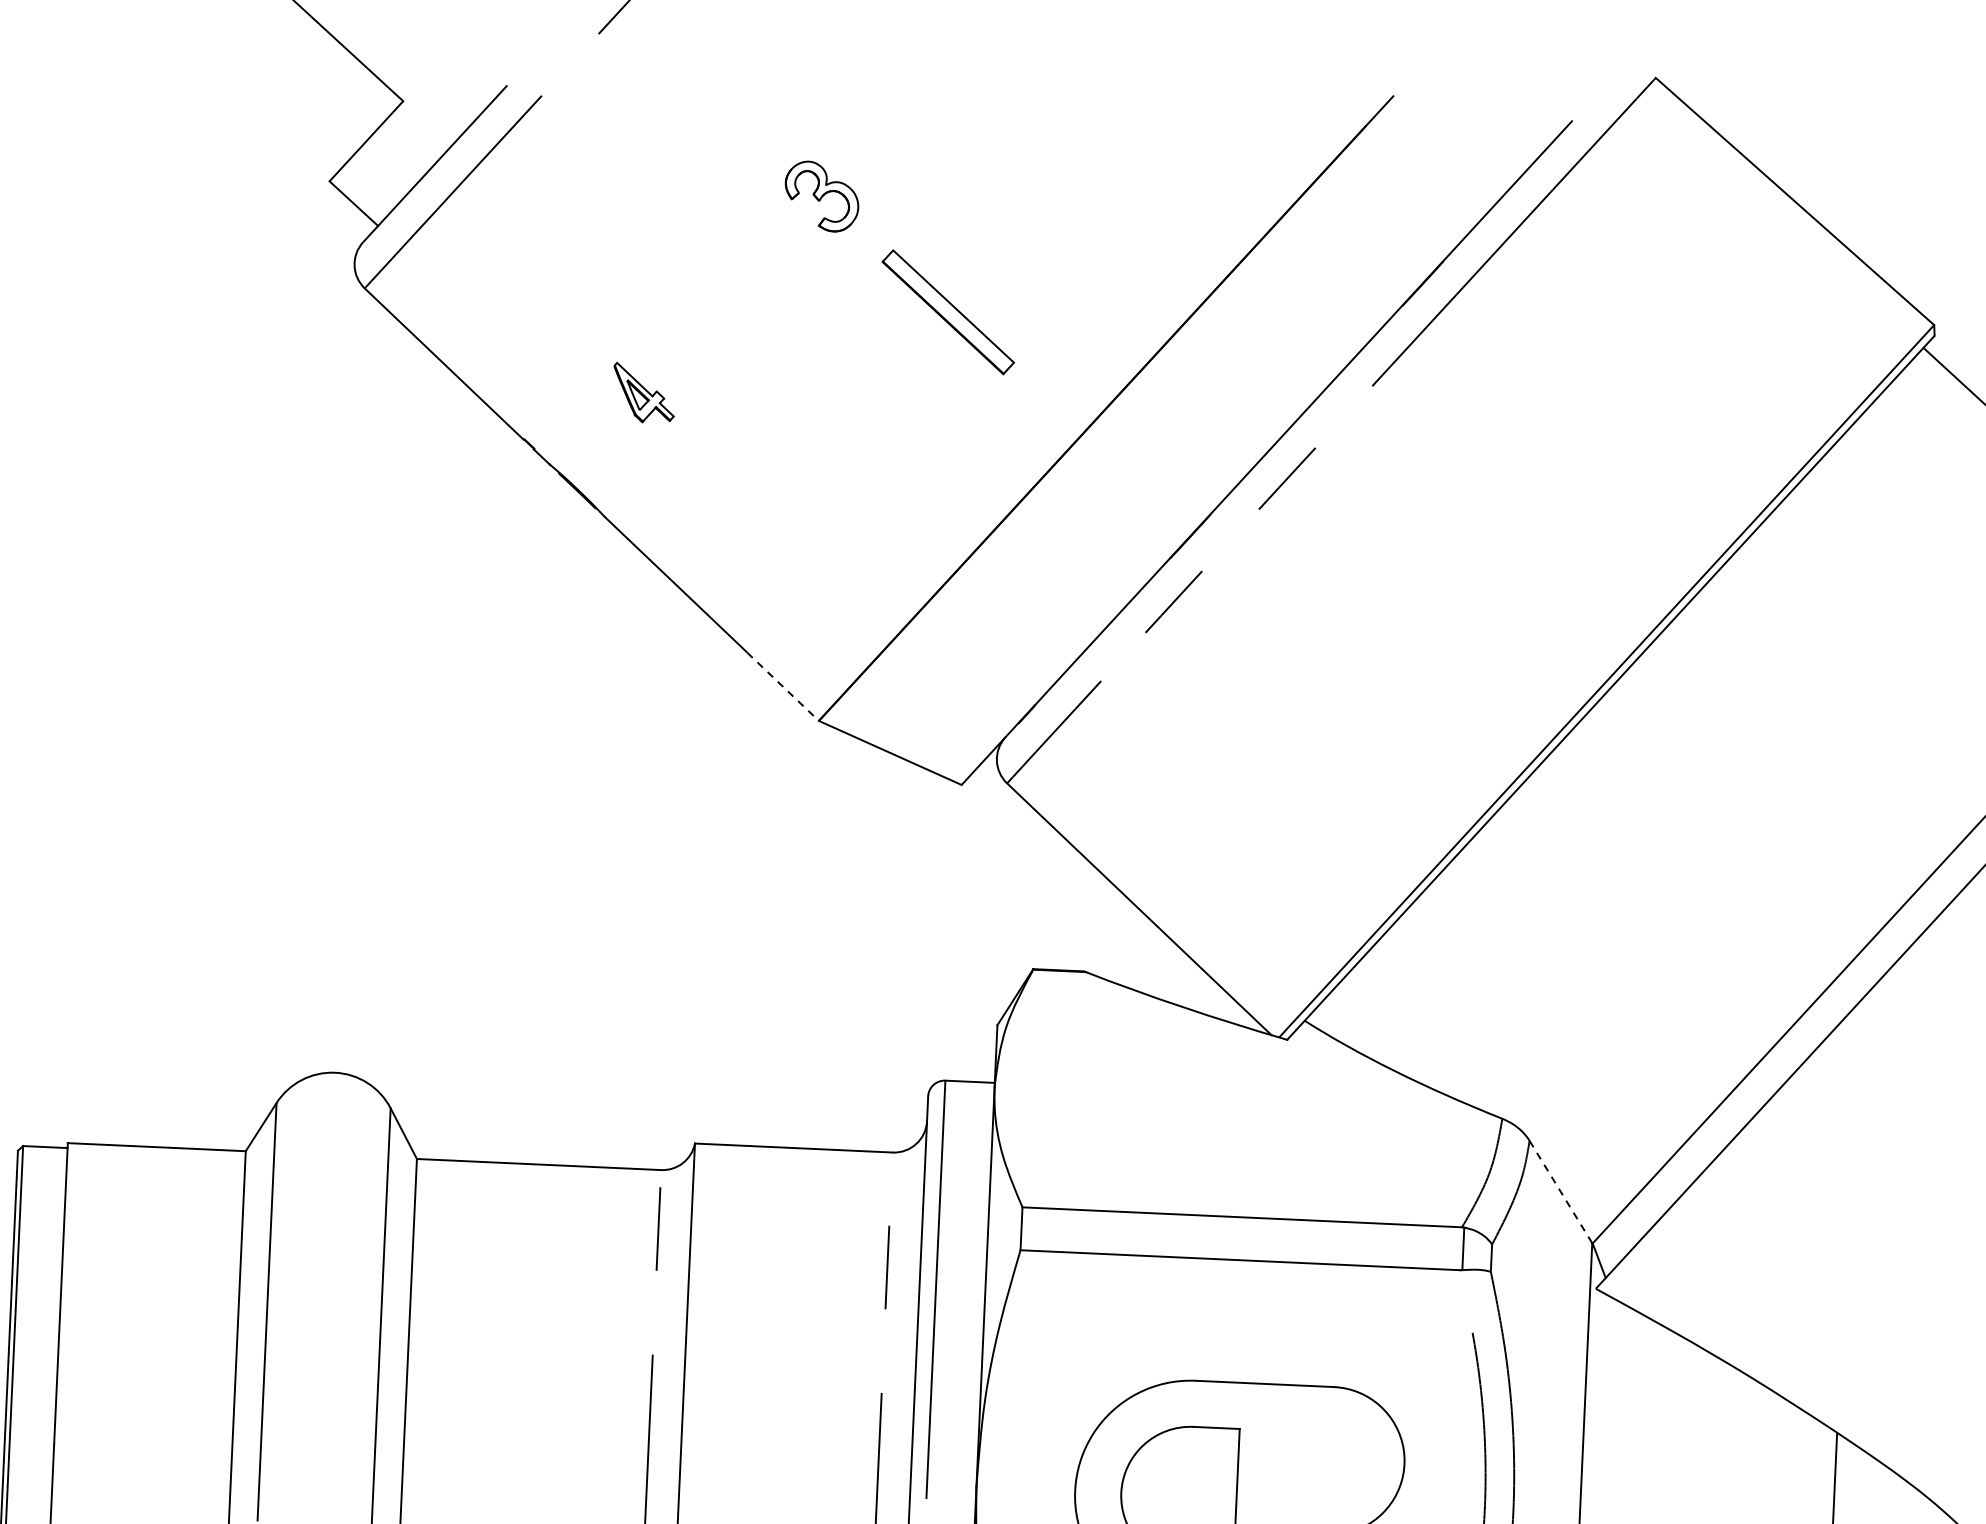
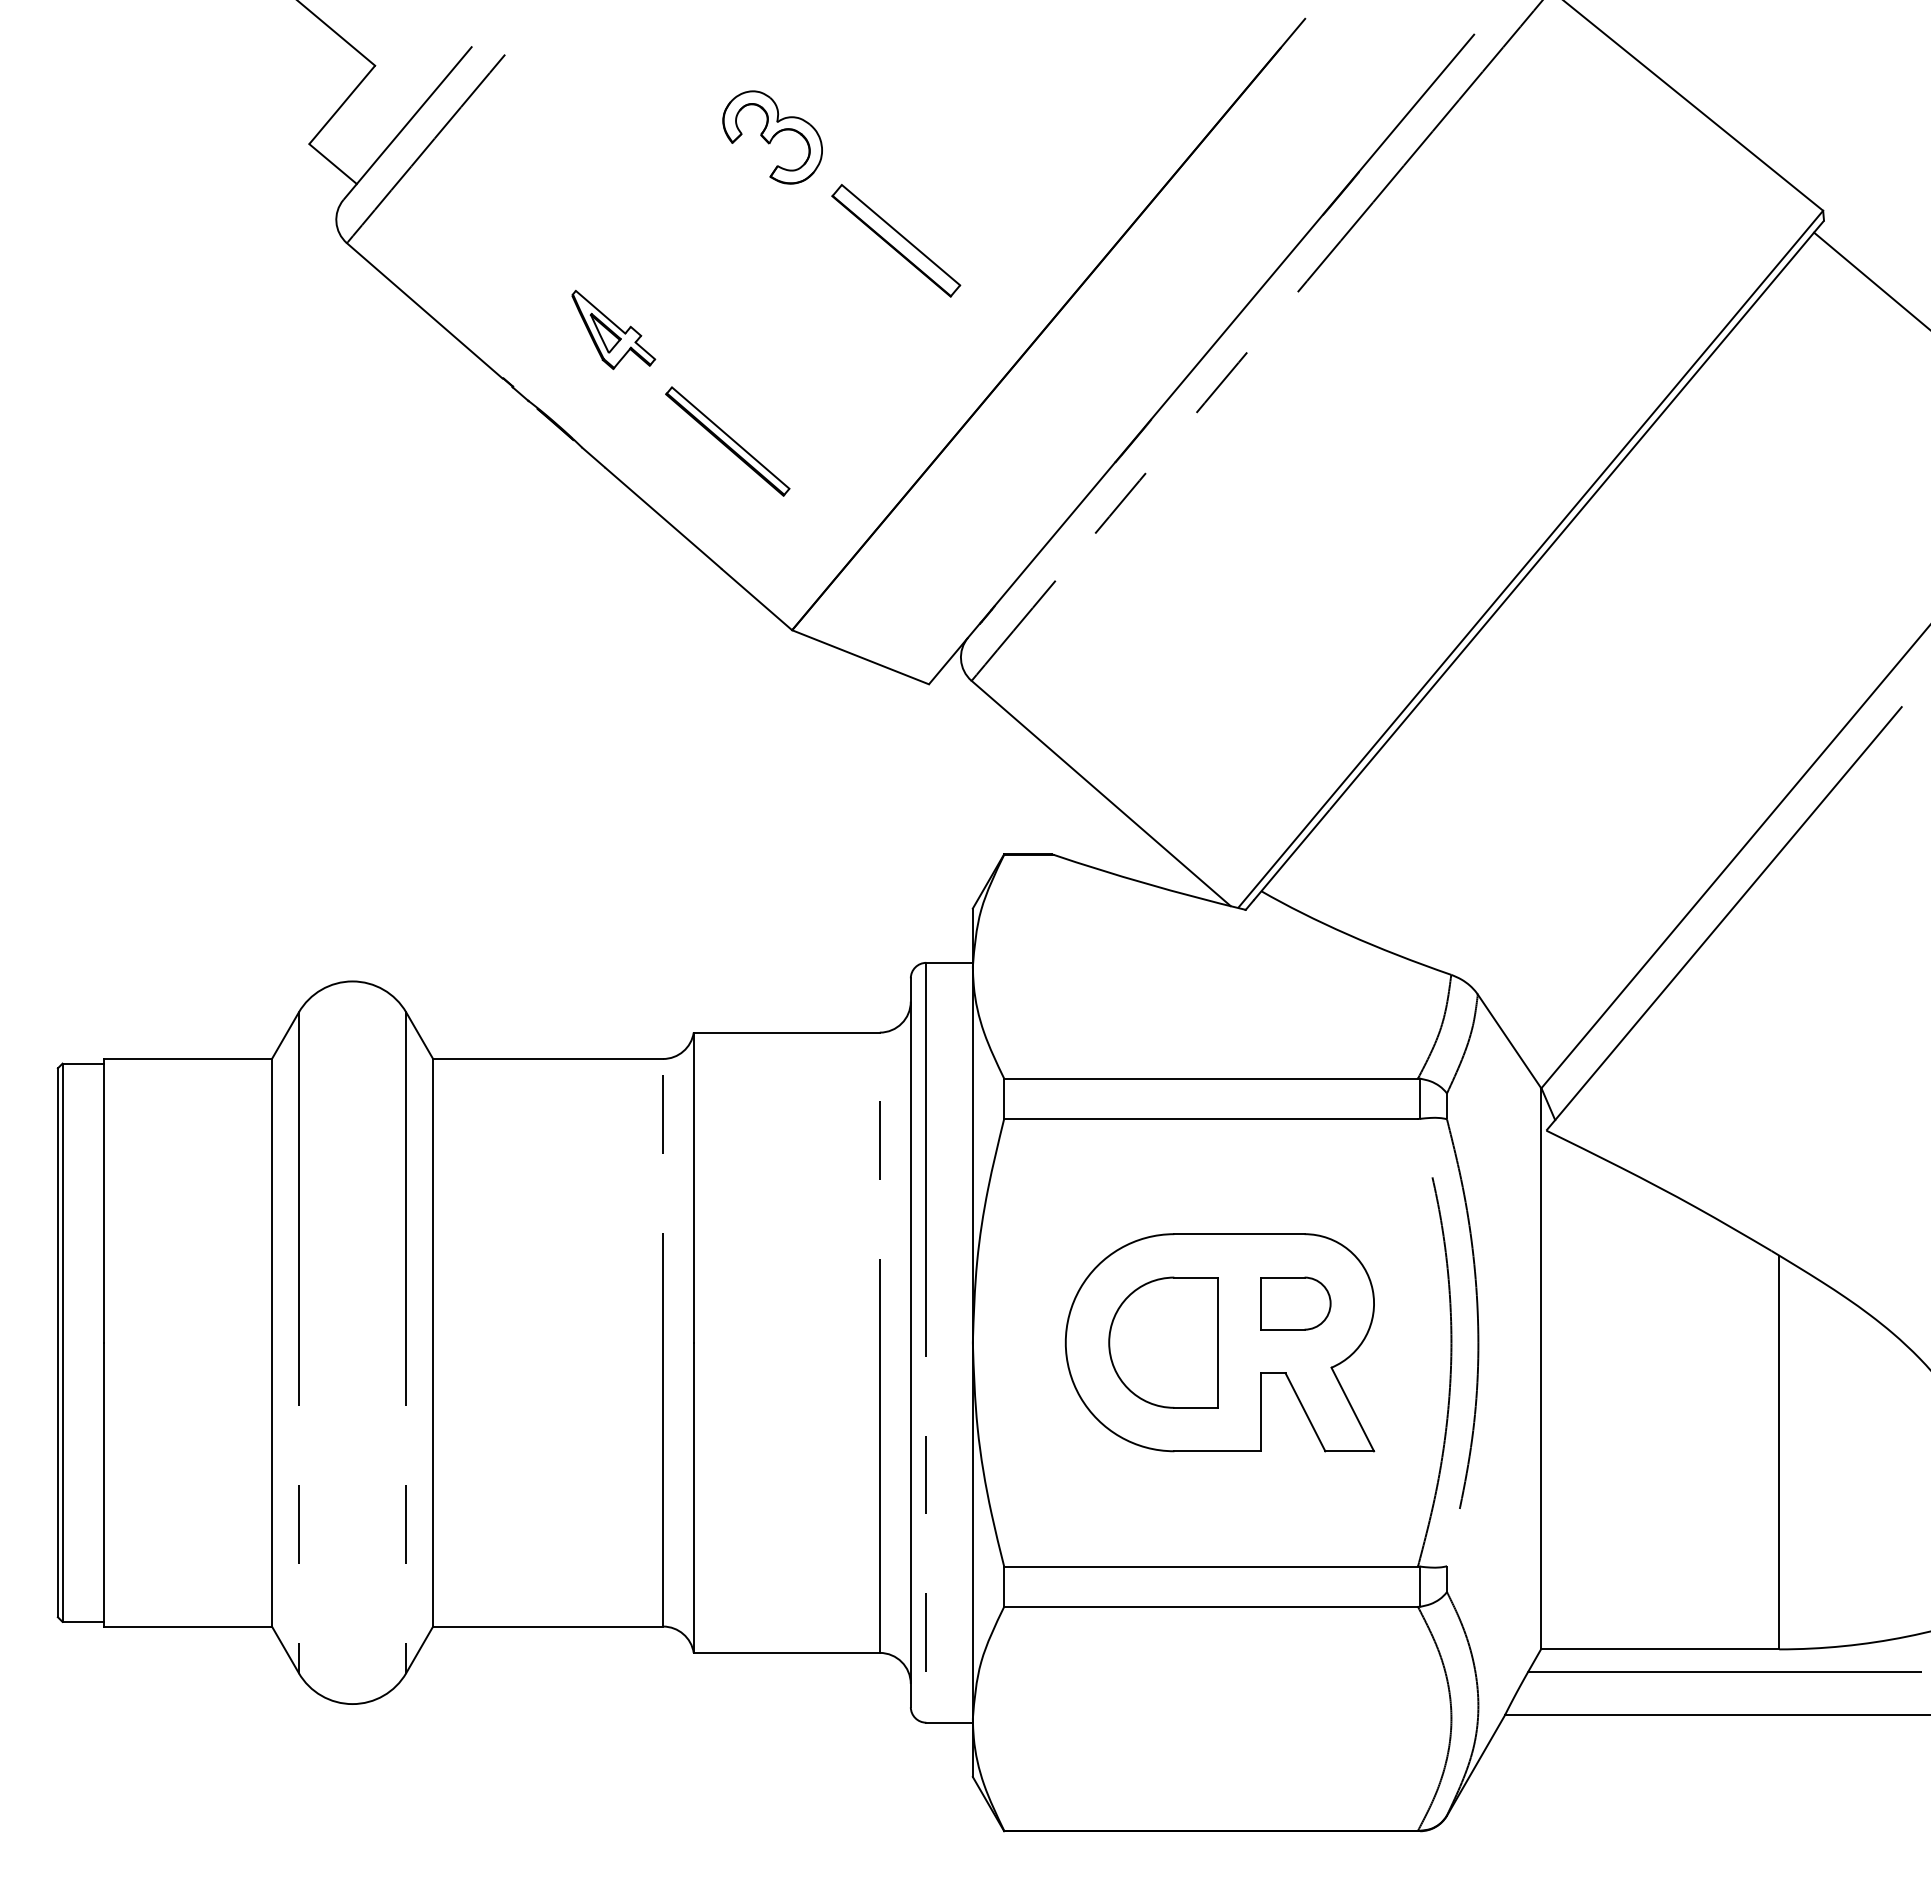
part: (821, 196) -> (772, 137), size x1.43
part: (643, 392) -> (613, 329), size x1.43
part: (759, 517) -> (727, 441), added
line: (783, 686) -> (757, 599), dashed -> solid
line: (1560, 1192) -> (1509, 1041), dashed -> solid
part: (1321, 1460) -> (1295, 1303), added

